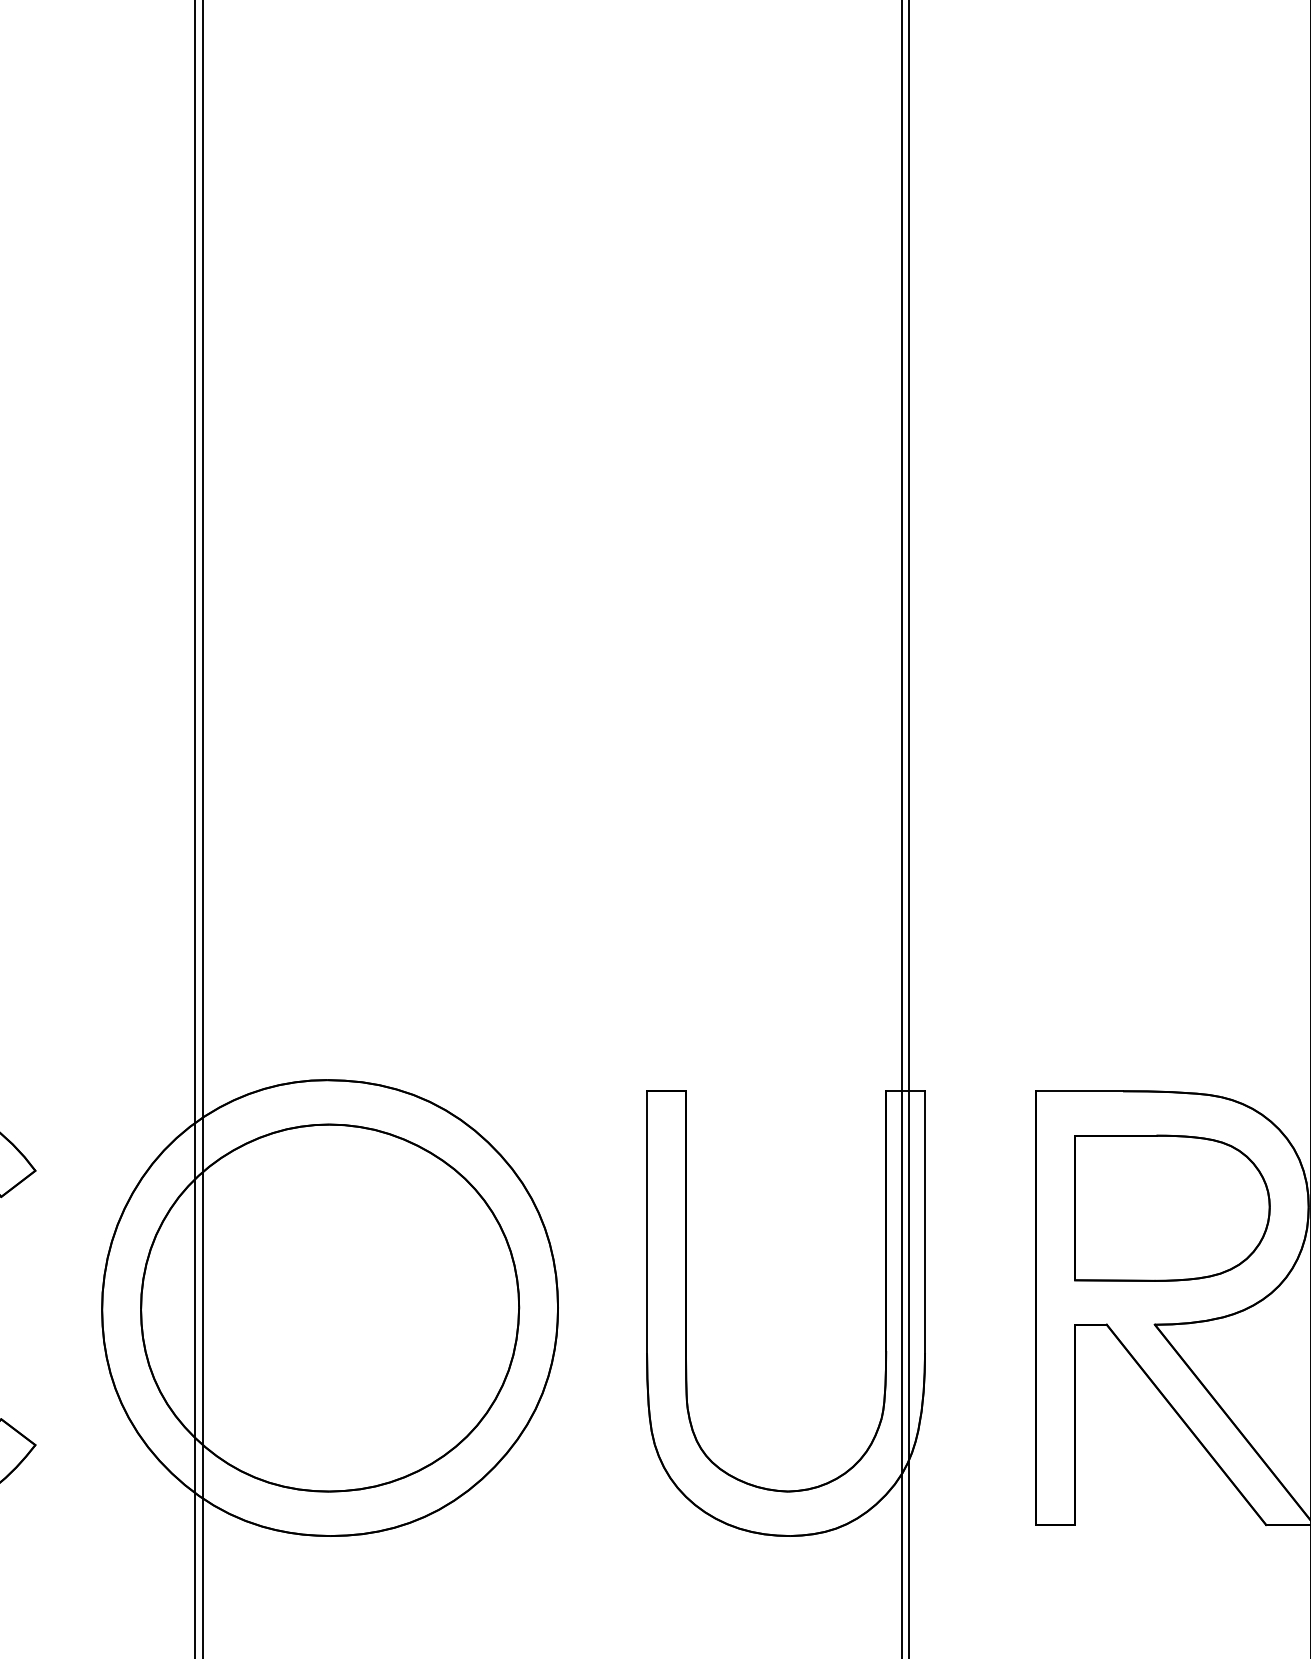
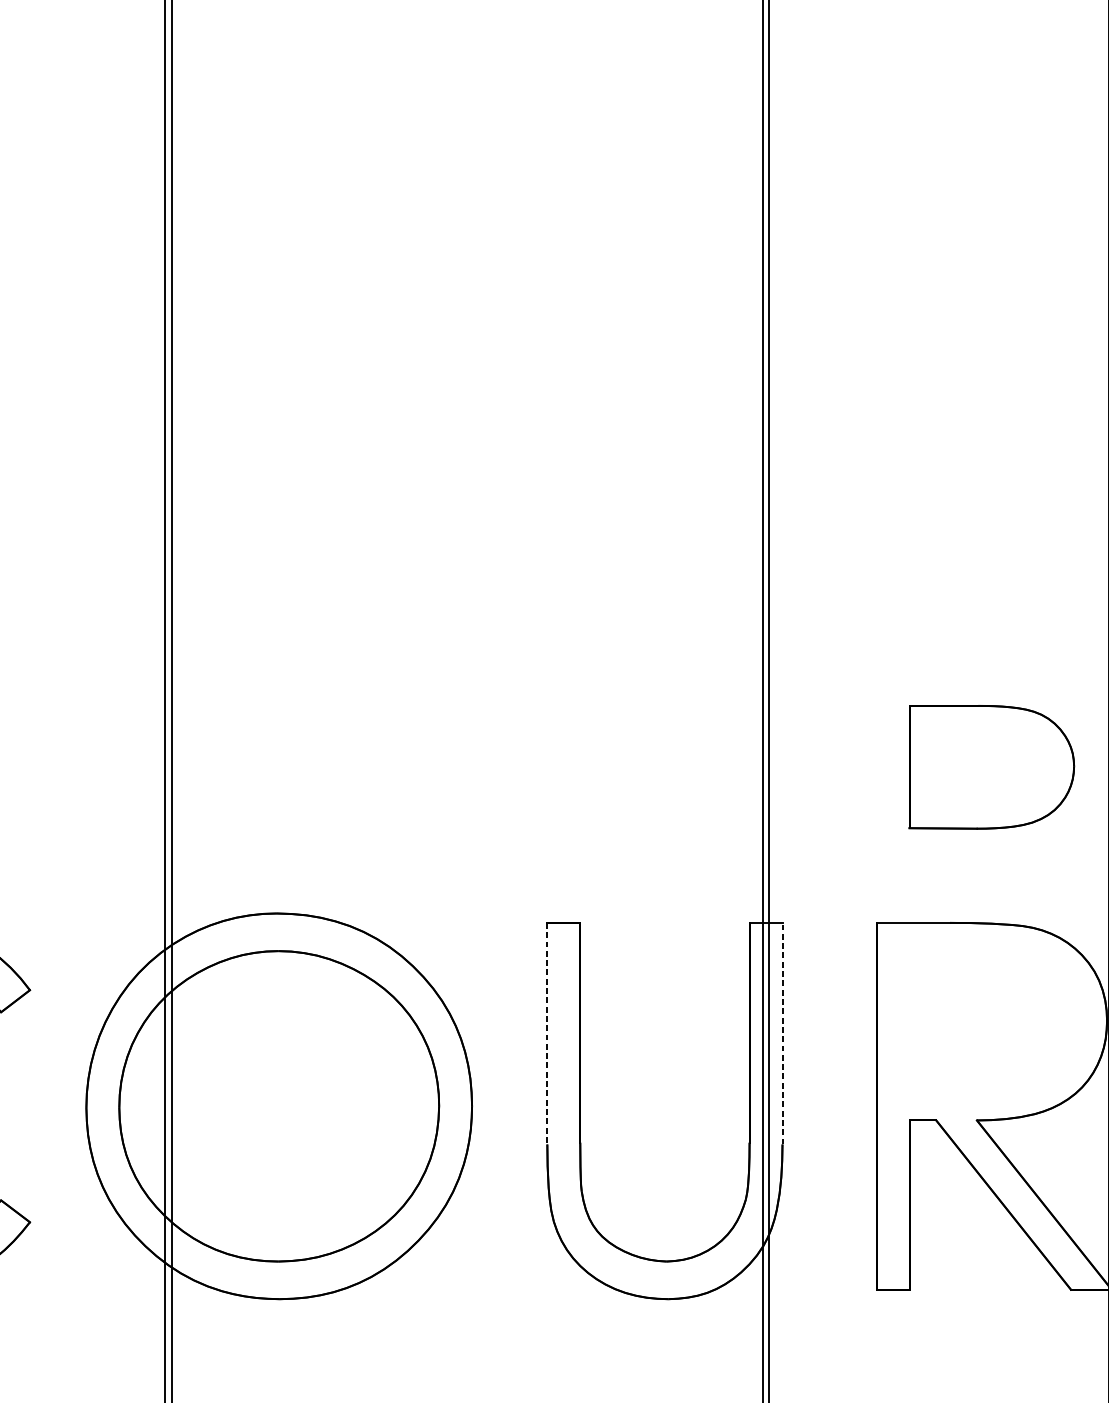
part: (1172, 1207) -> (991, 766), moved
line: (647, 1222) -> (547, 1033), solid -> dashed
line: (925, 1222) -> (782, 1033), solid -> dashed

